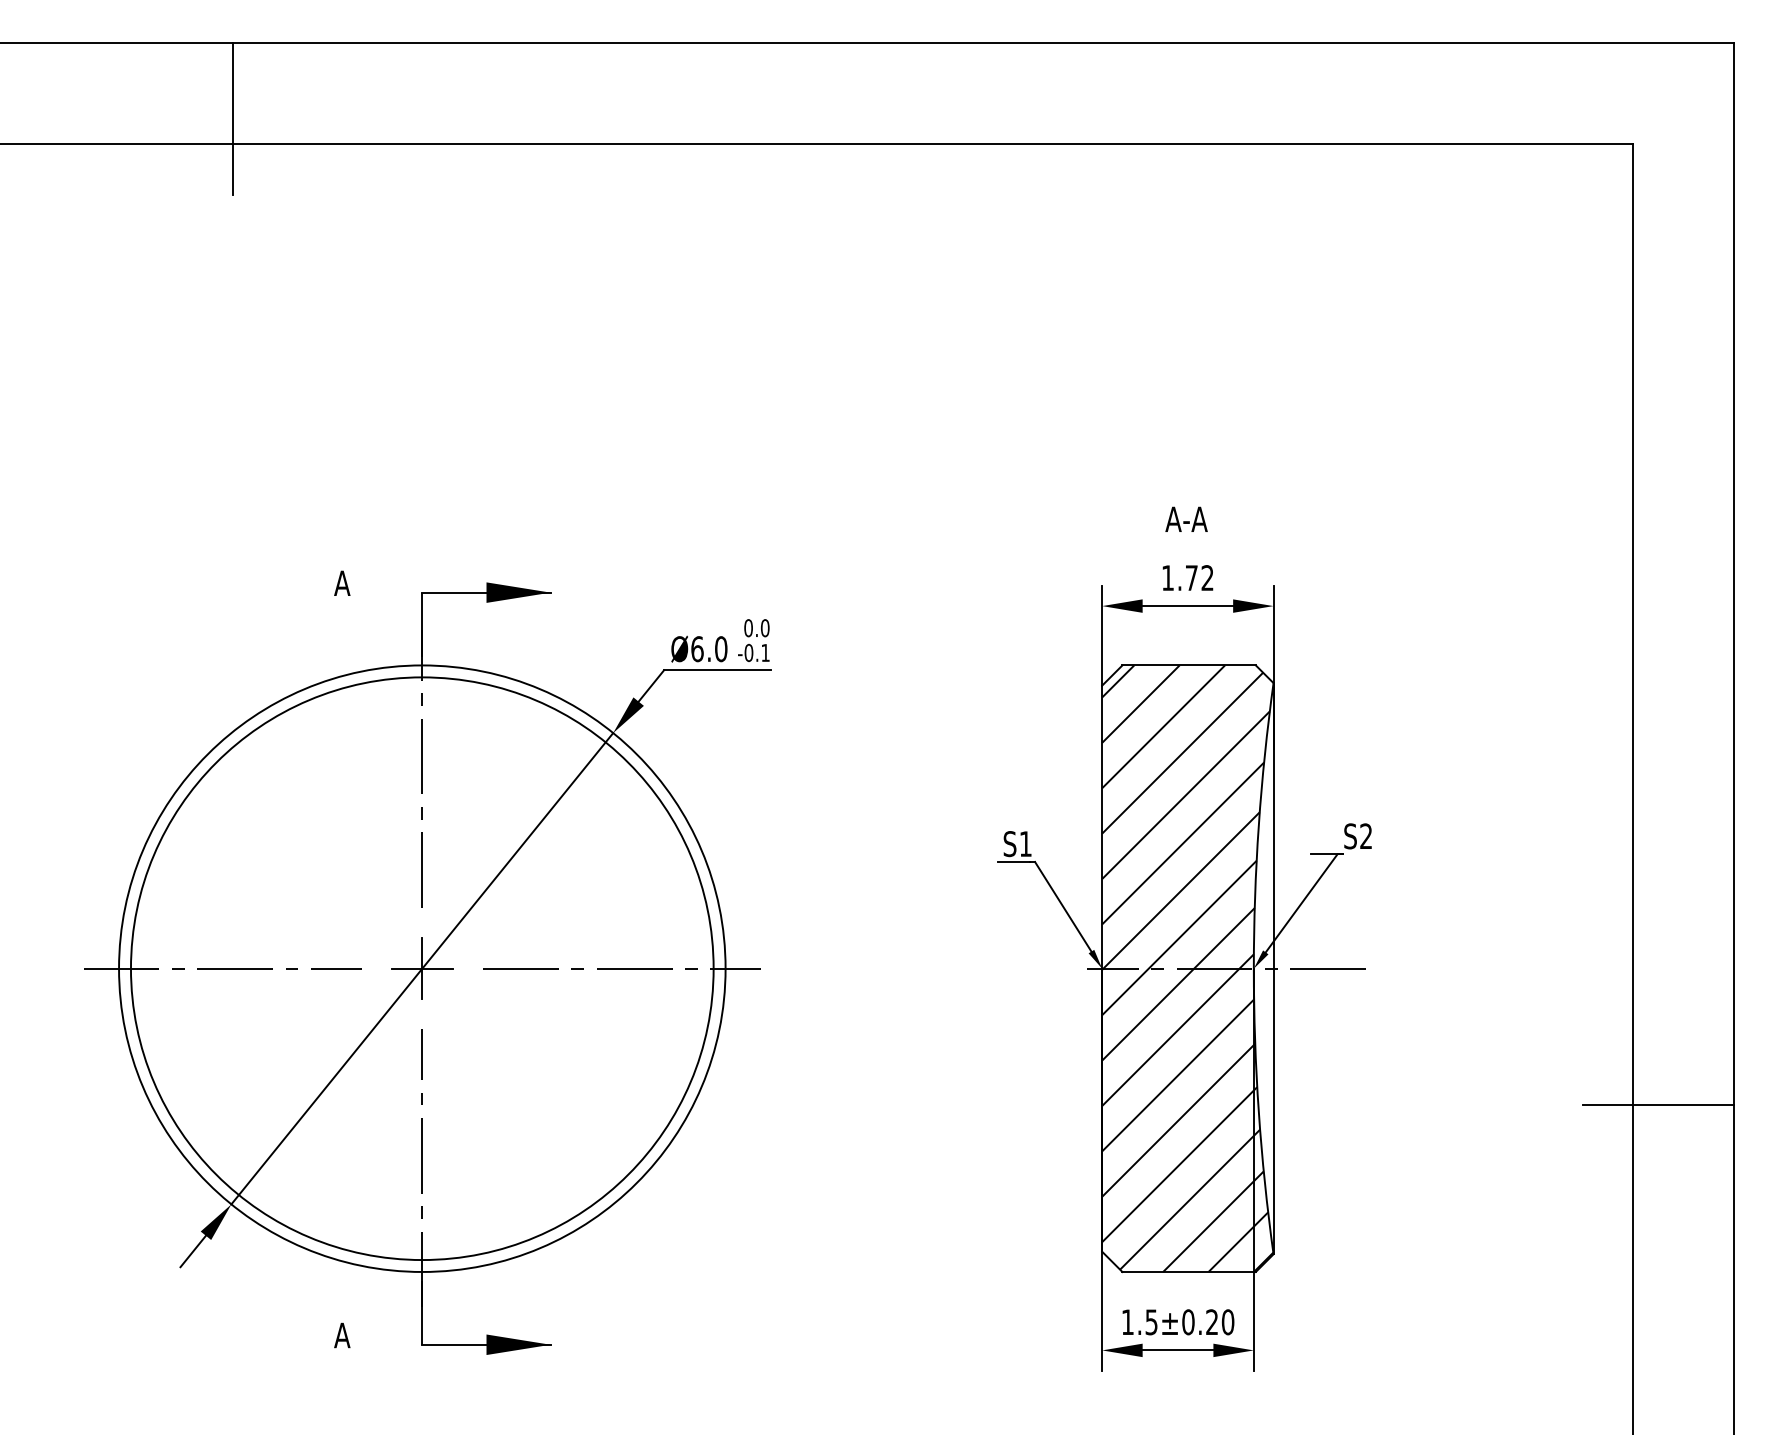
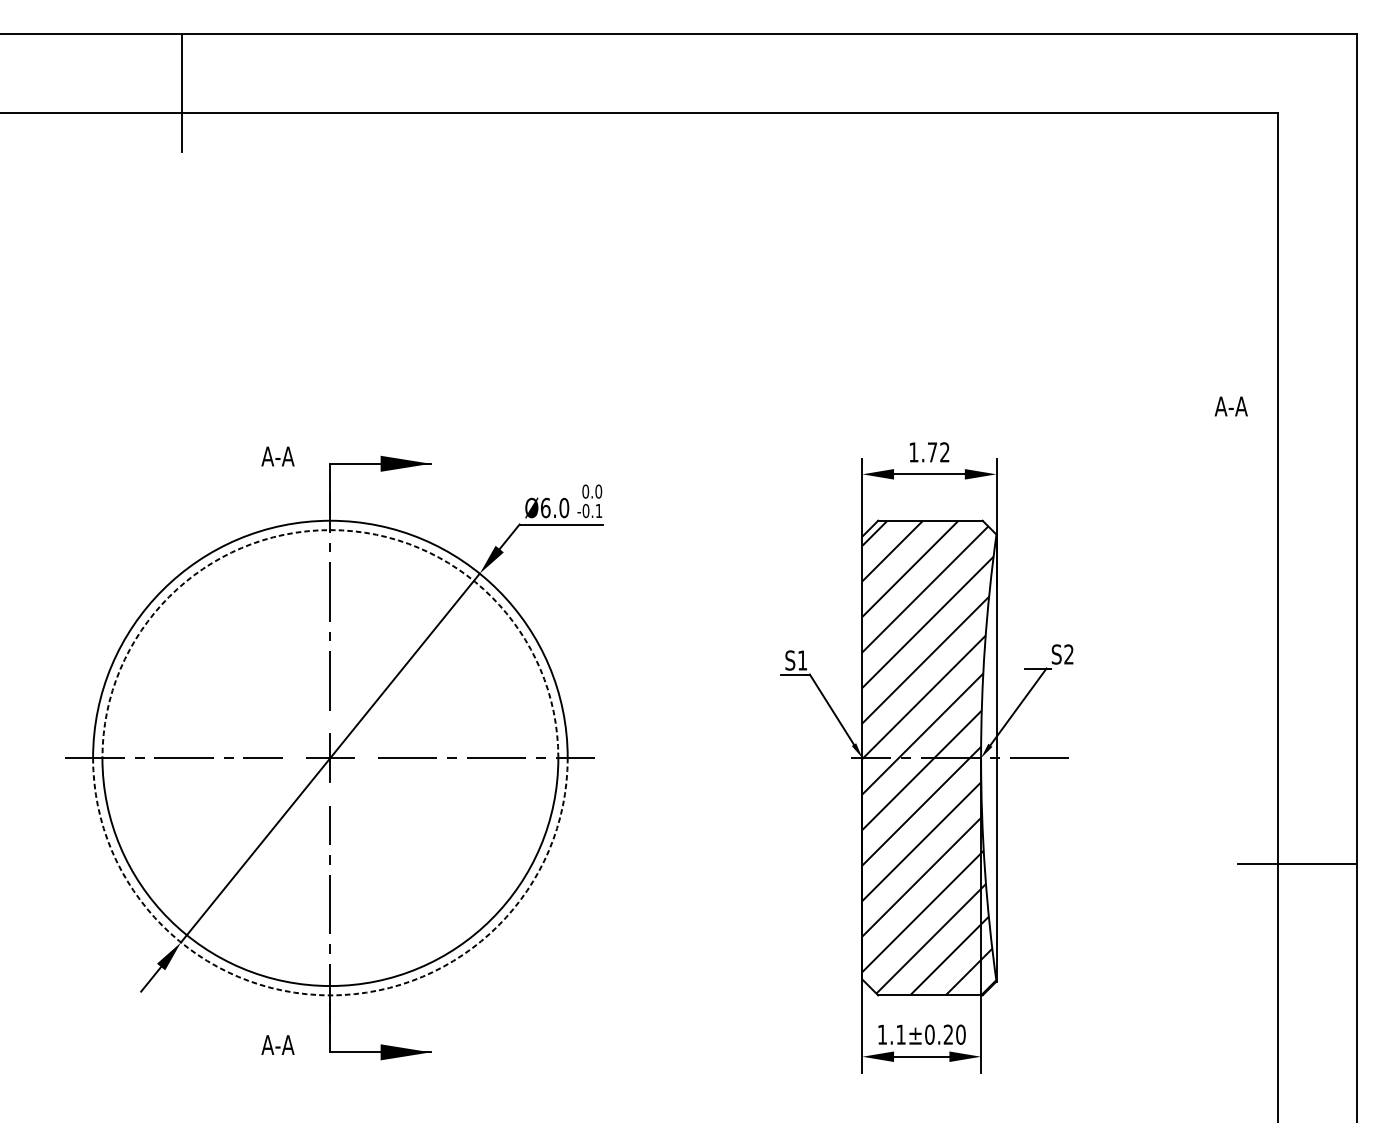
text: (1186, 518) -> (1231, 405), moved
text: (364, 582) -> (285, 455), A -> A-A
arc: (422, 677) -> (330, 530), solid -> dashed
arc: (422, 1271) -> (330, 995), solid -> dashed
text: (1151, 1322) -> (900, 1034), 1.5±0.20 -> 1.1±0.20
text: (364, 1335) -> (285, 1045), A -> A-A

